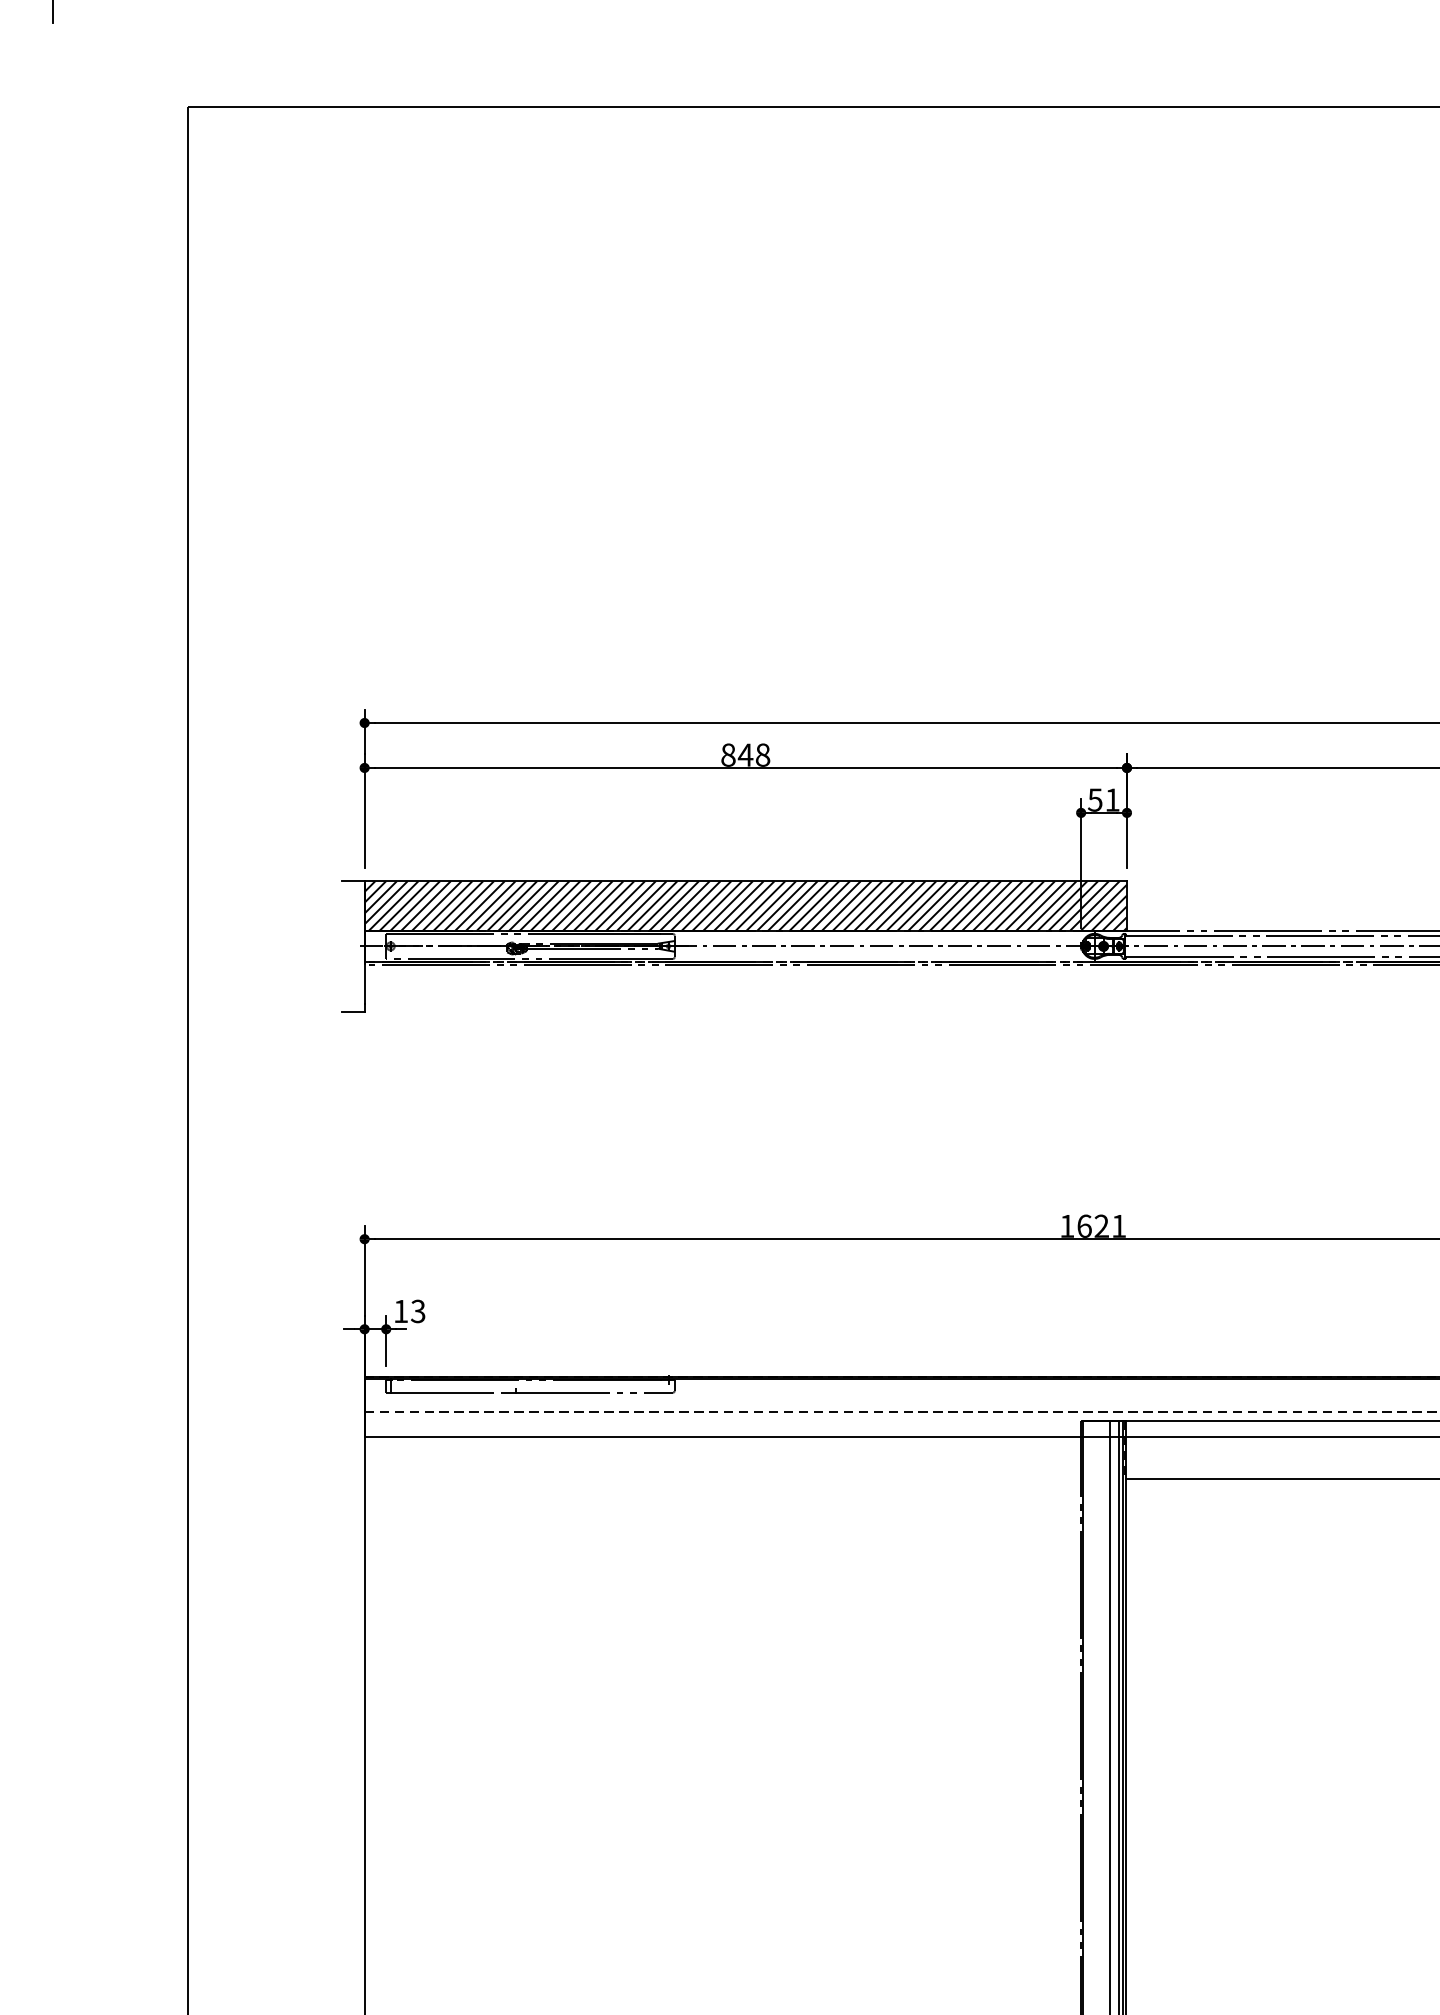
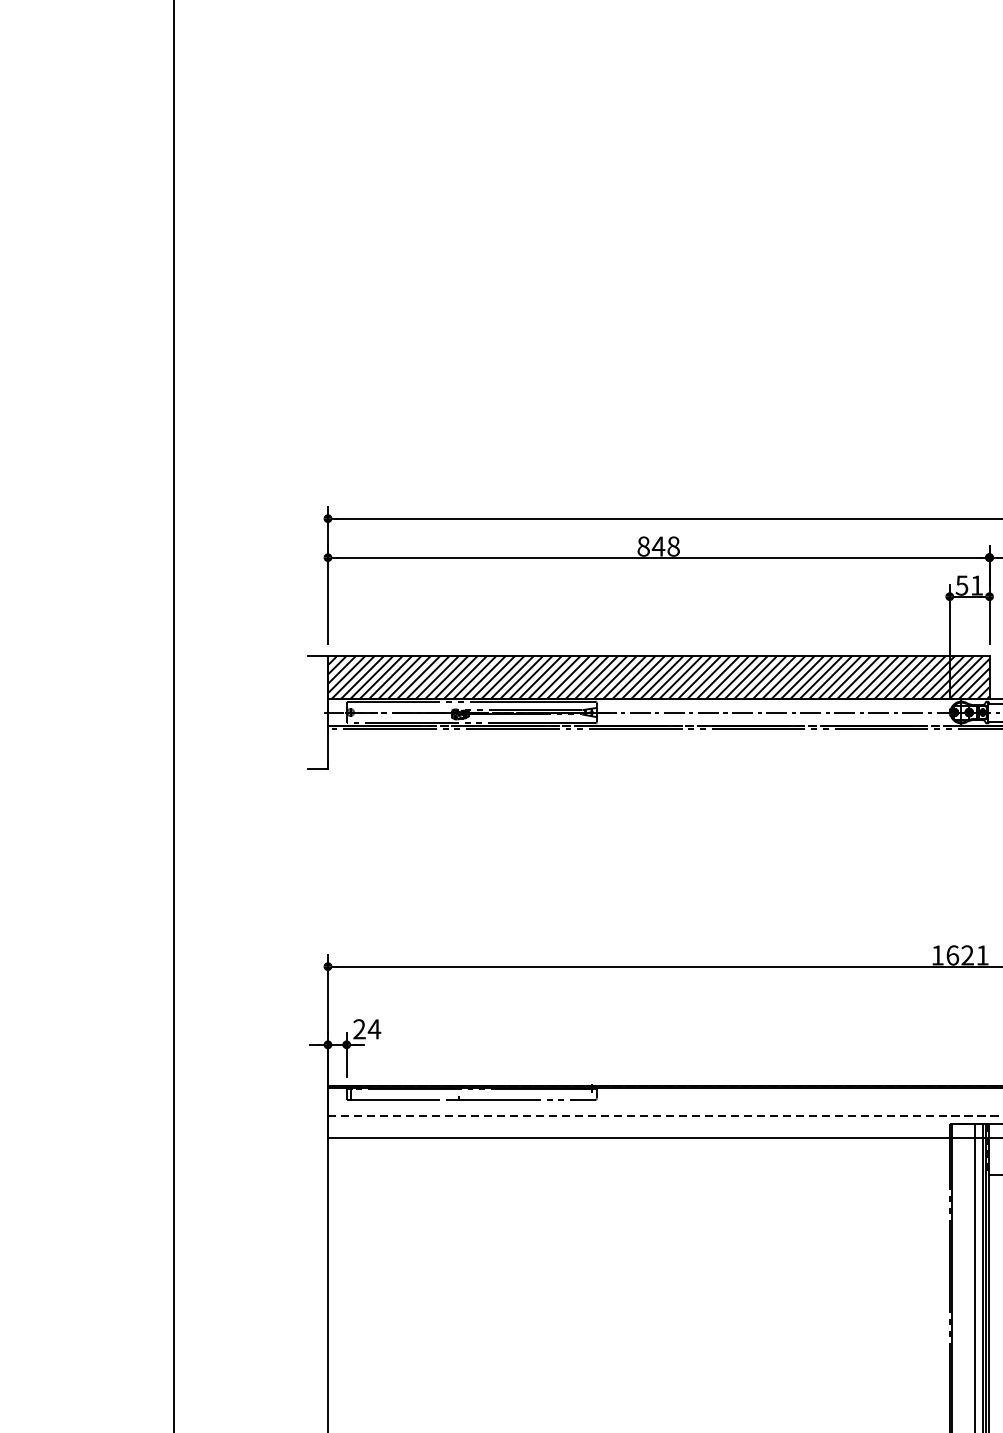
text: (409, 1311) -> (366, 1029), 13 -> 24

